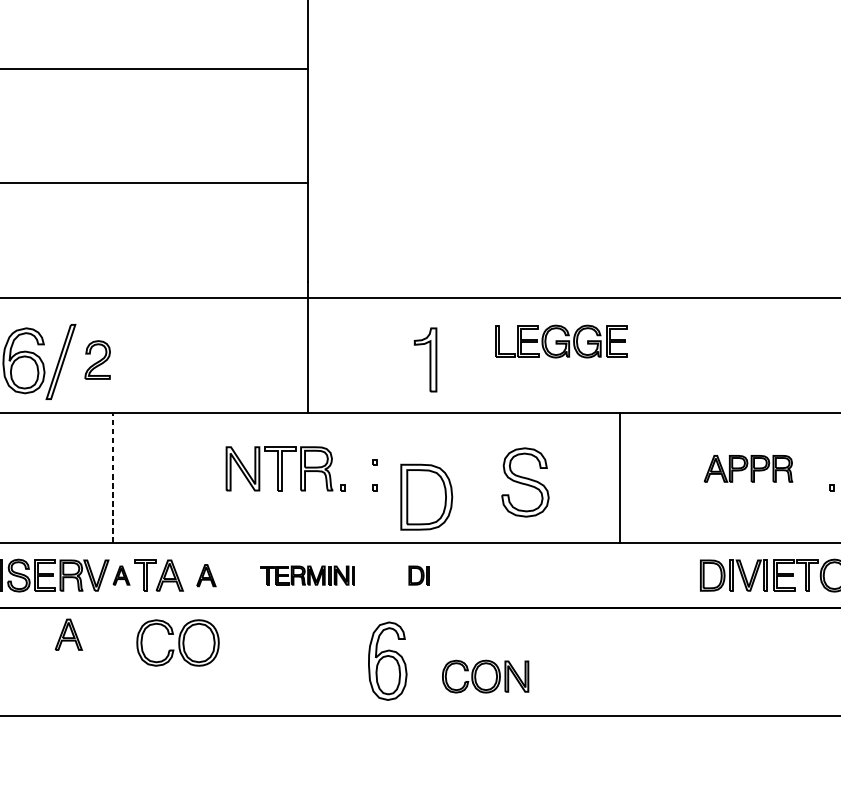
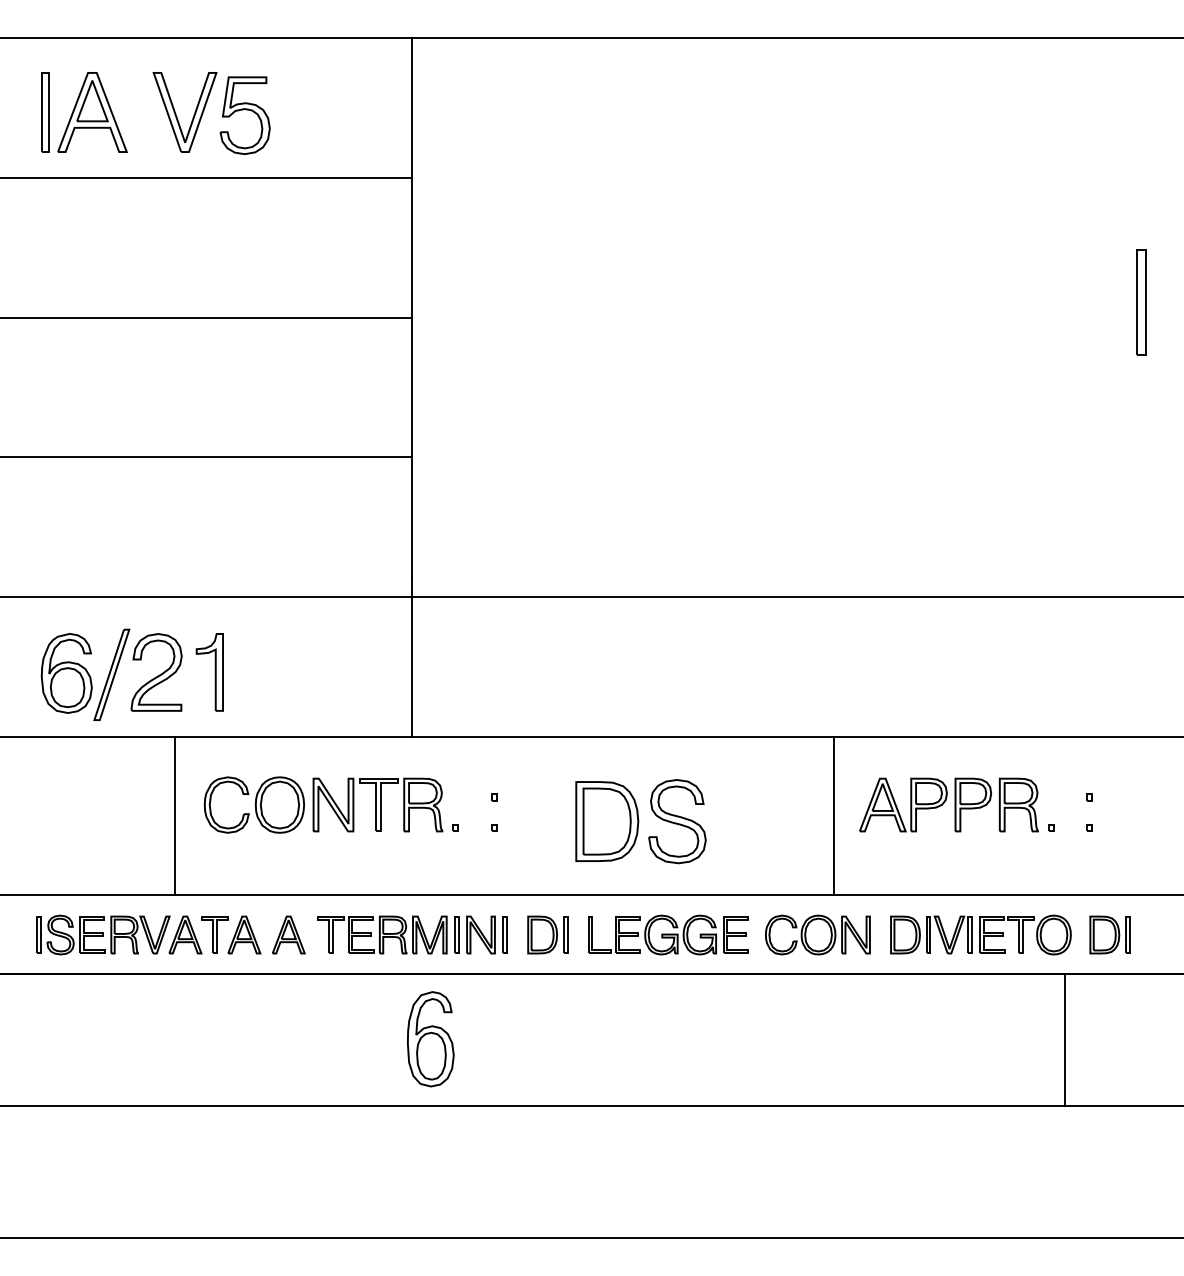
part: (561, 341) -> (668, 934), moved
part: (97, 360) -> (156, 672), size x1.67
part: (425, 360) -> (209, 672), moved
part: (748, 468) -> (948, 804), size x1.67
line: (112, 477) -> (174, 815), dashed -> solid
line: (619, 477) -> (833, 815), moved
part: (426, 497) -> (607, 821), moved
part: (121, 575) -> (185, 934), size x1.67
part: (206, 575) -> (288, 934), size x1.43
part: (307, 575) -> (412, 934), size x1.67
part: (418, 575) -> (547, 934), size x1.67
part: (68, 634) -> (121, 1006), removed
part: (177, 642) -> (253, 804), moved
part: (387, 661) -> (430, 1039), moved
part: (485, 676) -> (817, 934), moved

